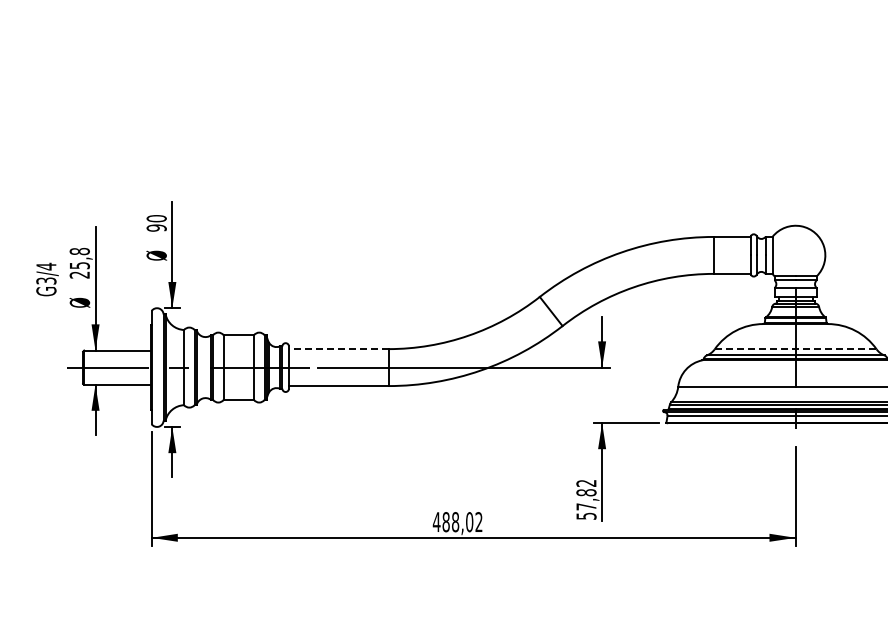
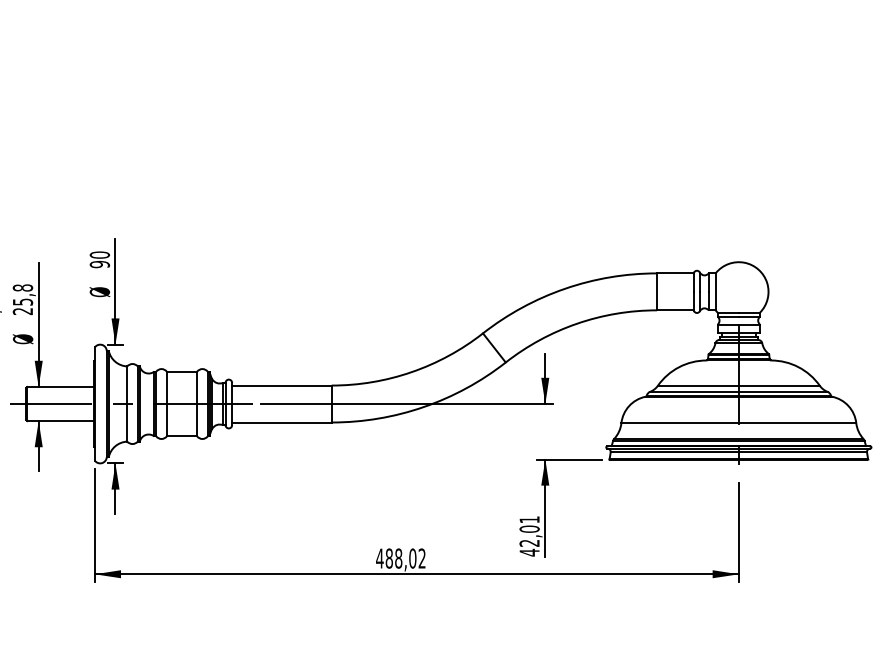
line: (338, 349) -> (281, 385), dashed -> solid
line: (795, 349) -> (738, 385), dashed -> solid
text: (586, 500) -> (529, 536), 57,82 -> 42,01

